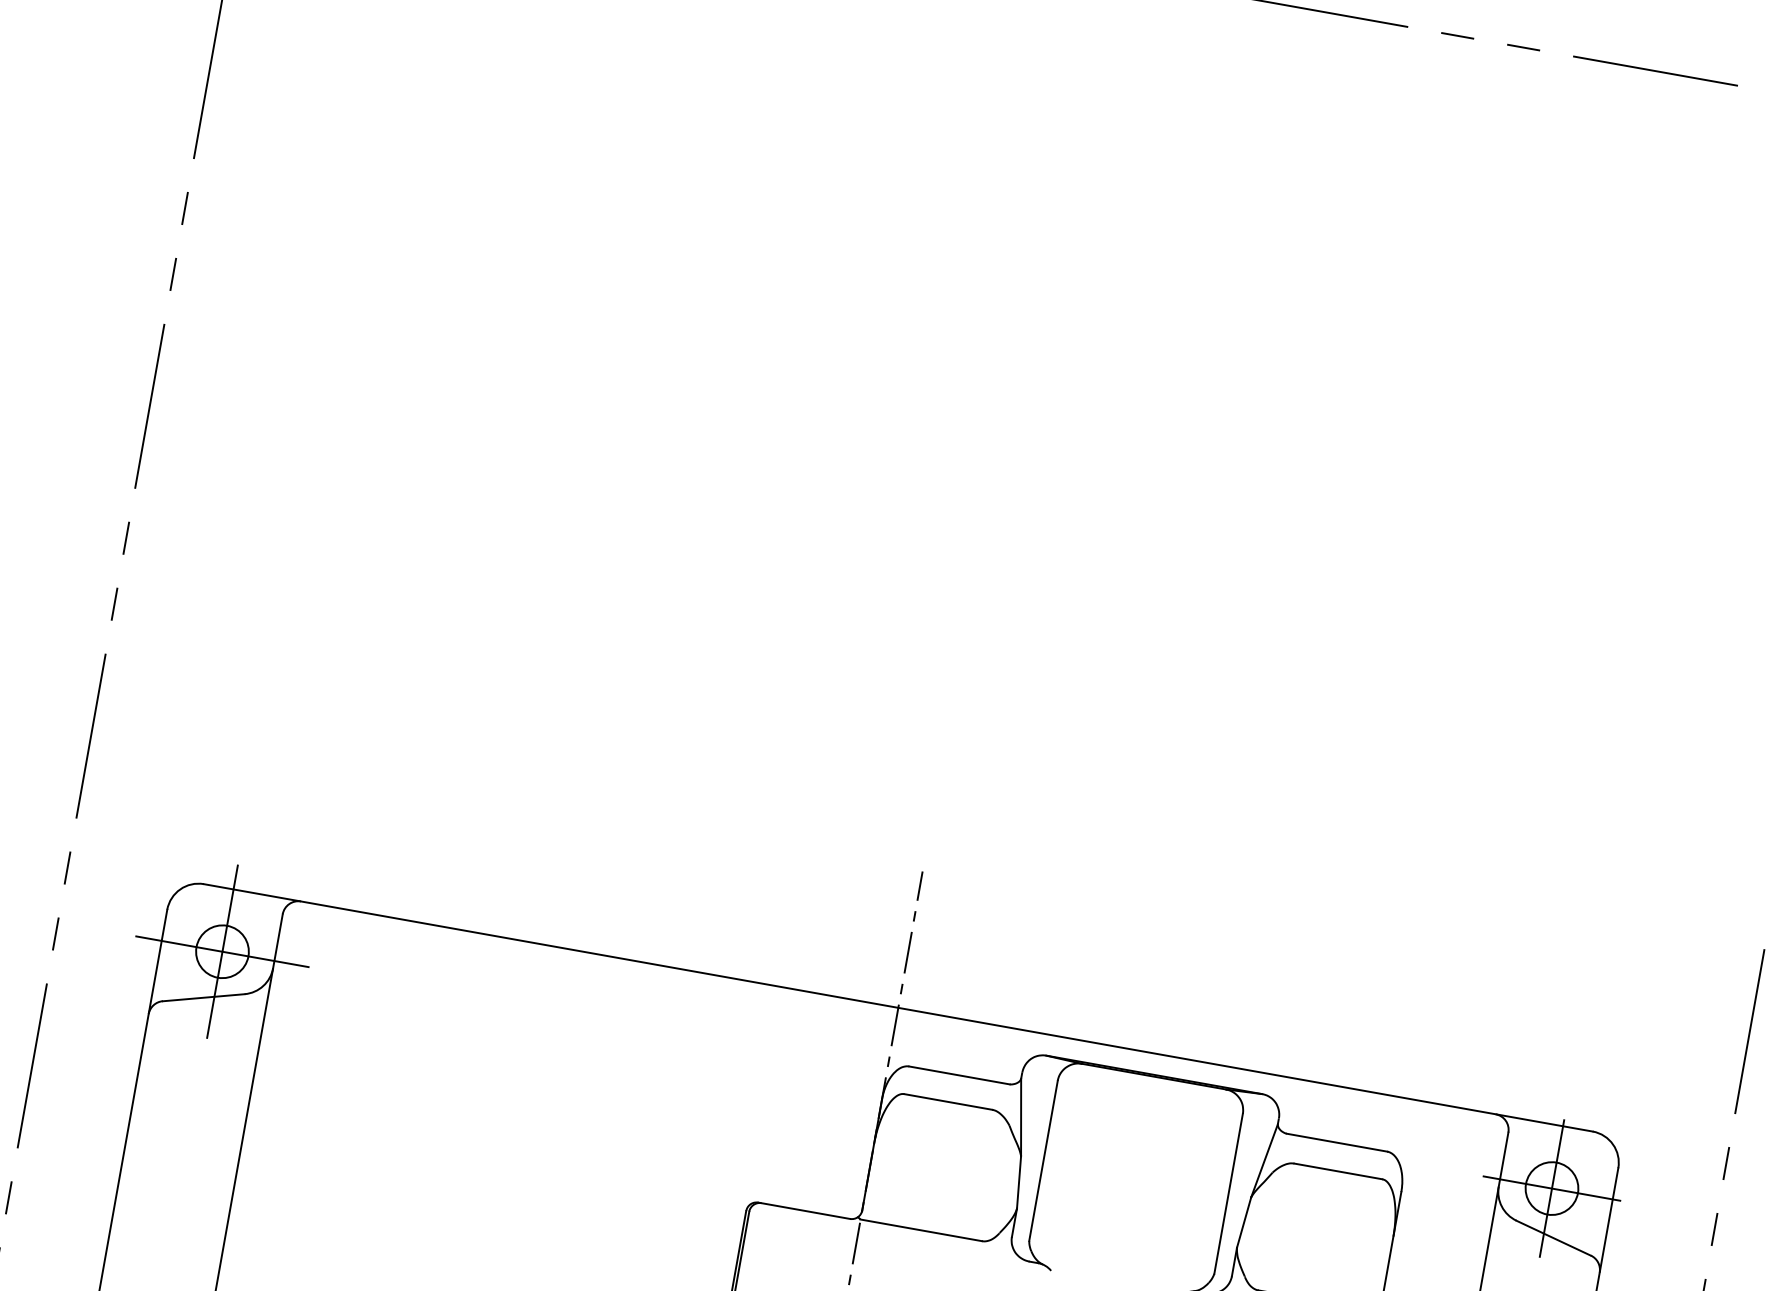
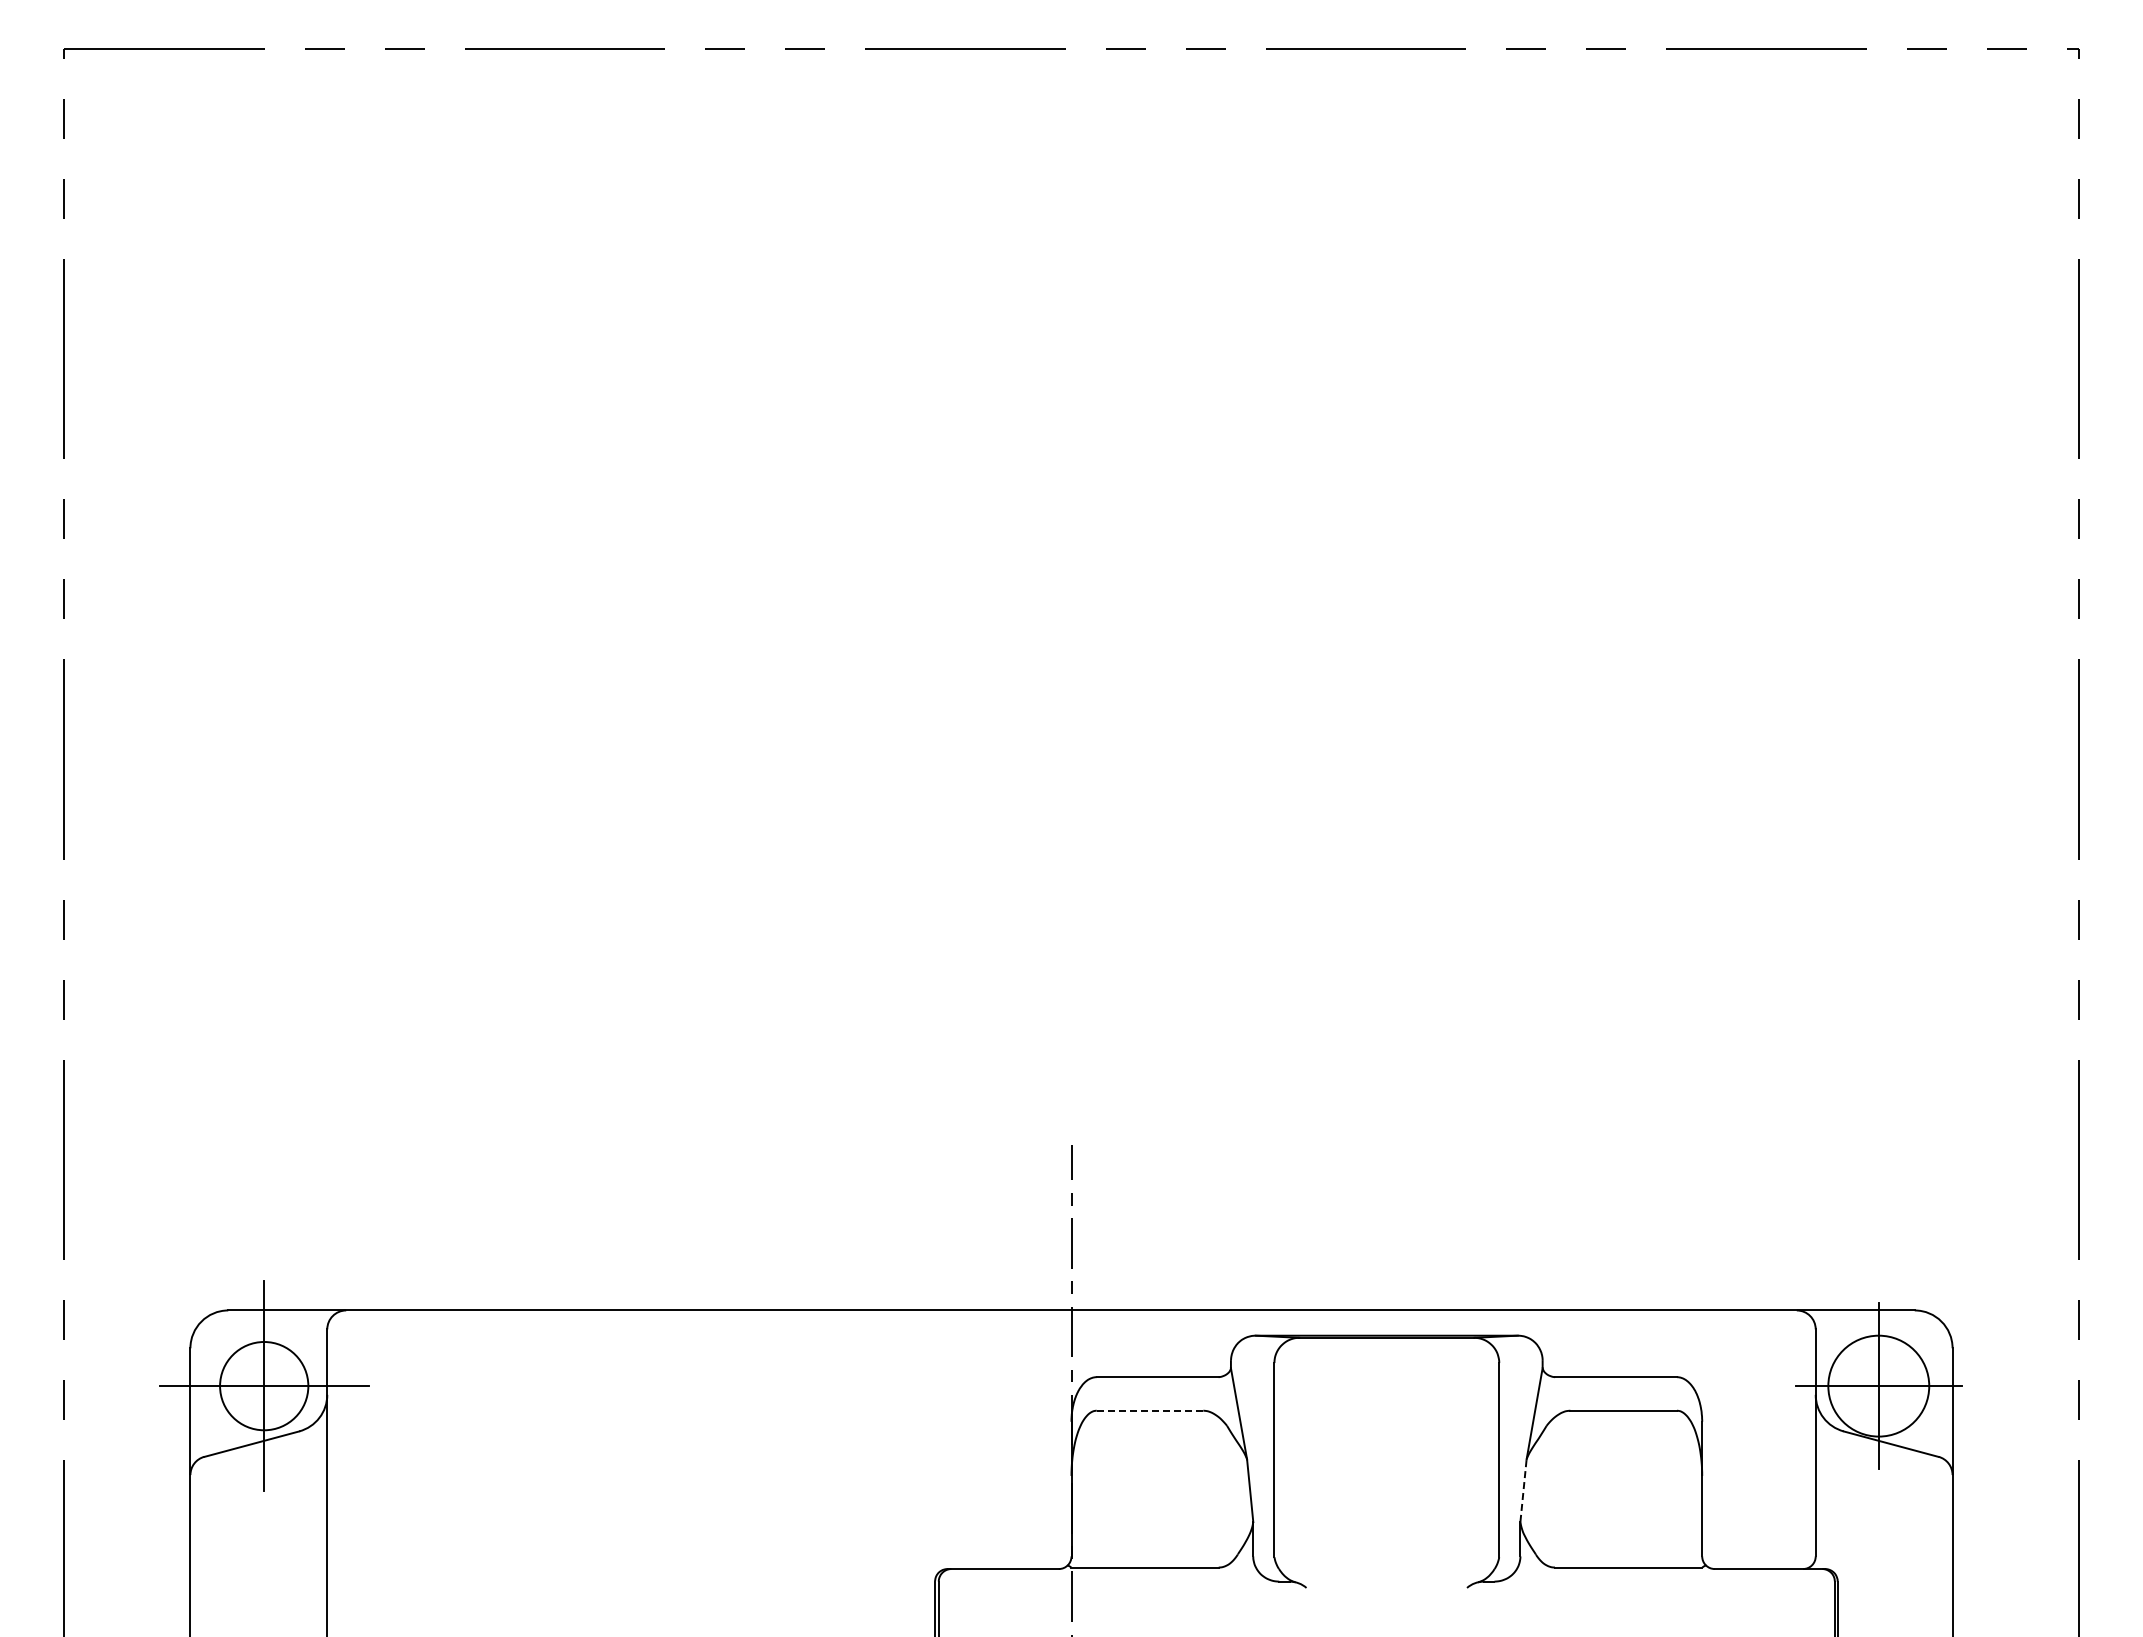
circle: (221, 951) -> (263, 1385), size x1.4
line: (948, 1101) -> (1150, 1410), solid -> dashed
circle: (1551, 1188) -> (1878, 1385), size x1.6
line: (1244, 1222) -> (1523, 1490), solid -> dashed

